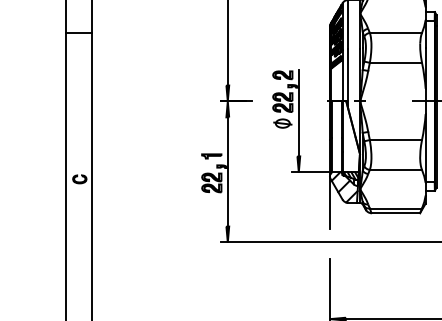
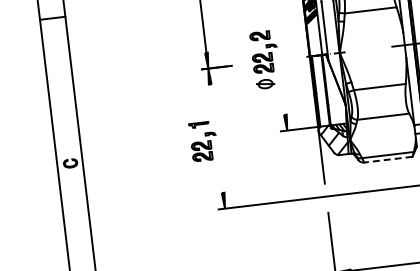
line: (298, 113) -> (279, 72), removed
line: (227, 171) -> (216, 138), removed
line: (395, 213) -> (388, 160), solid -> dashed

